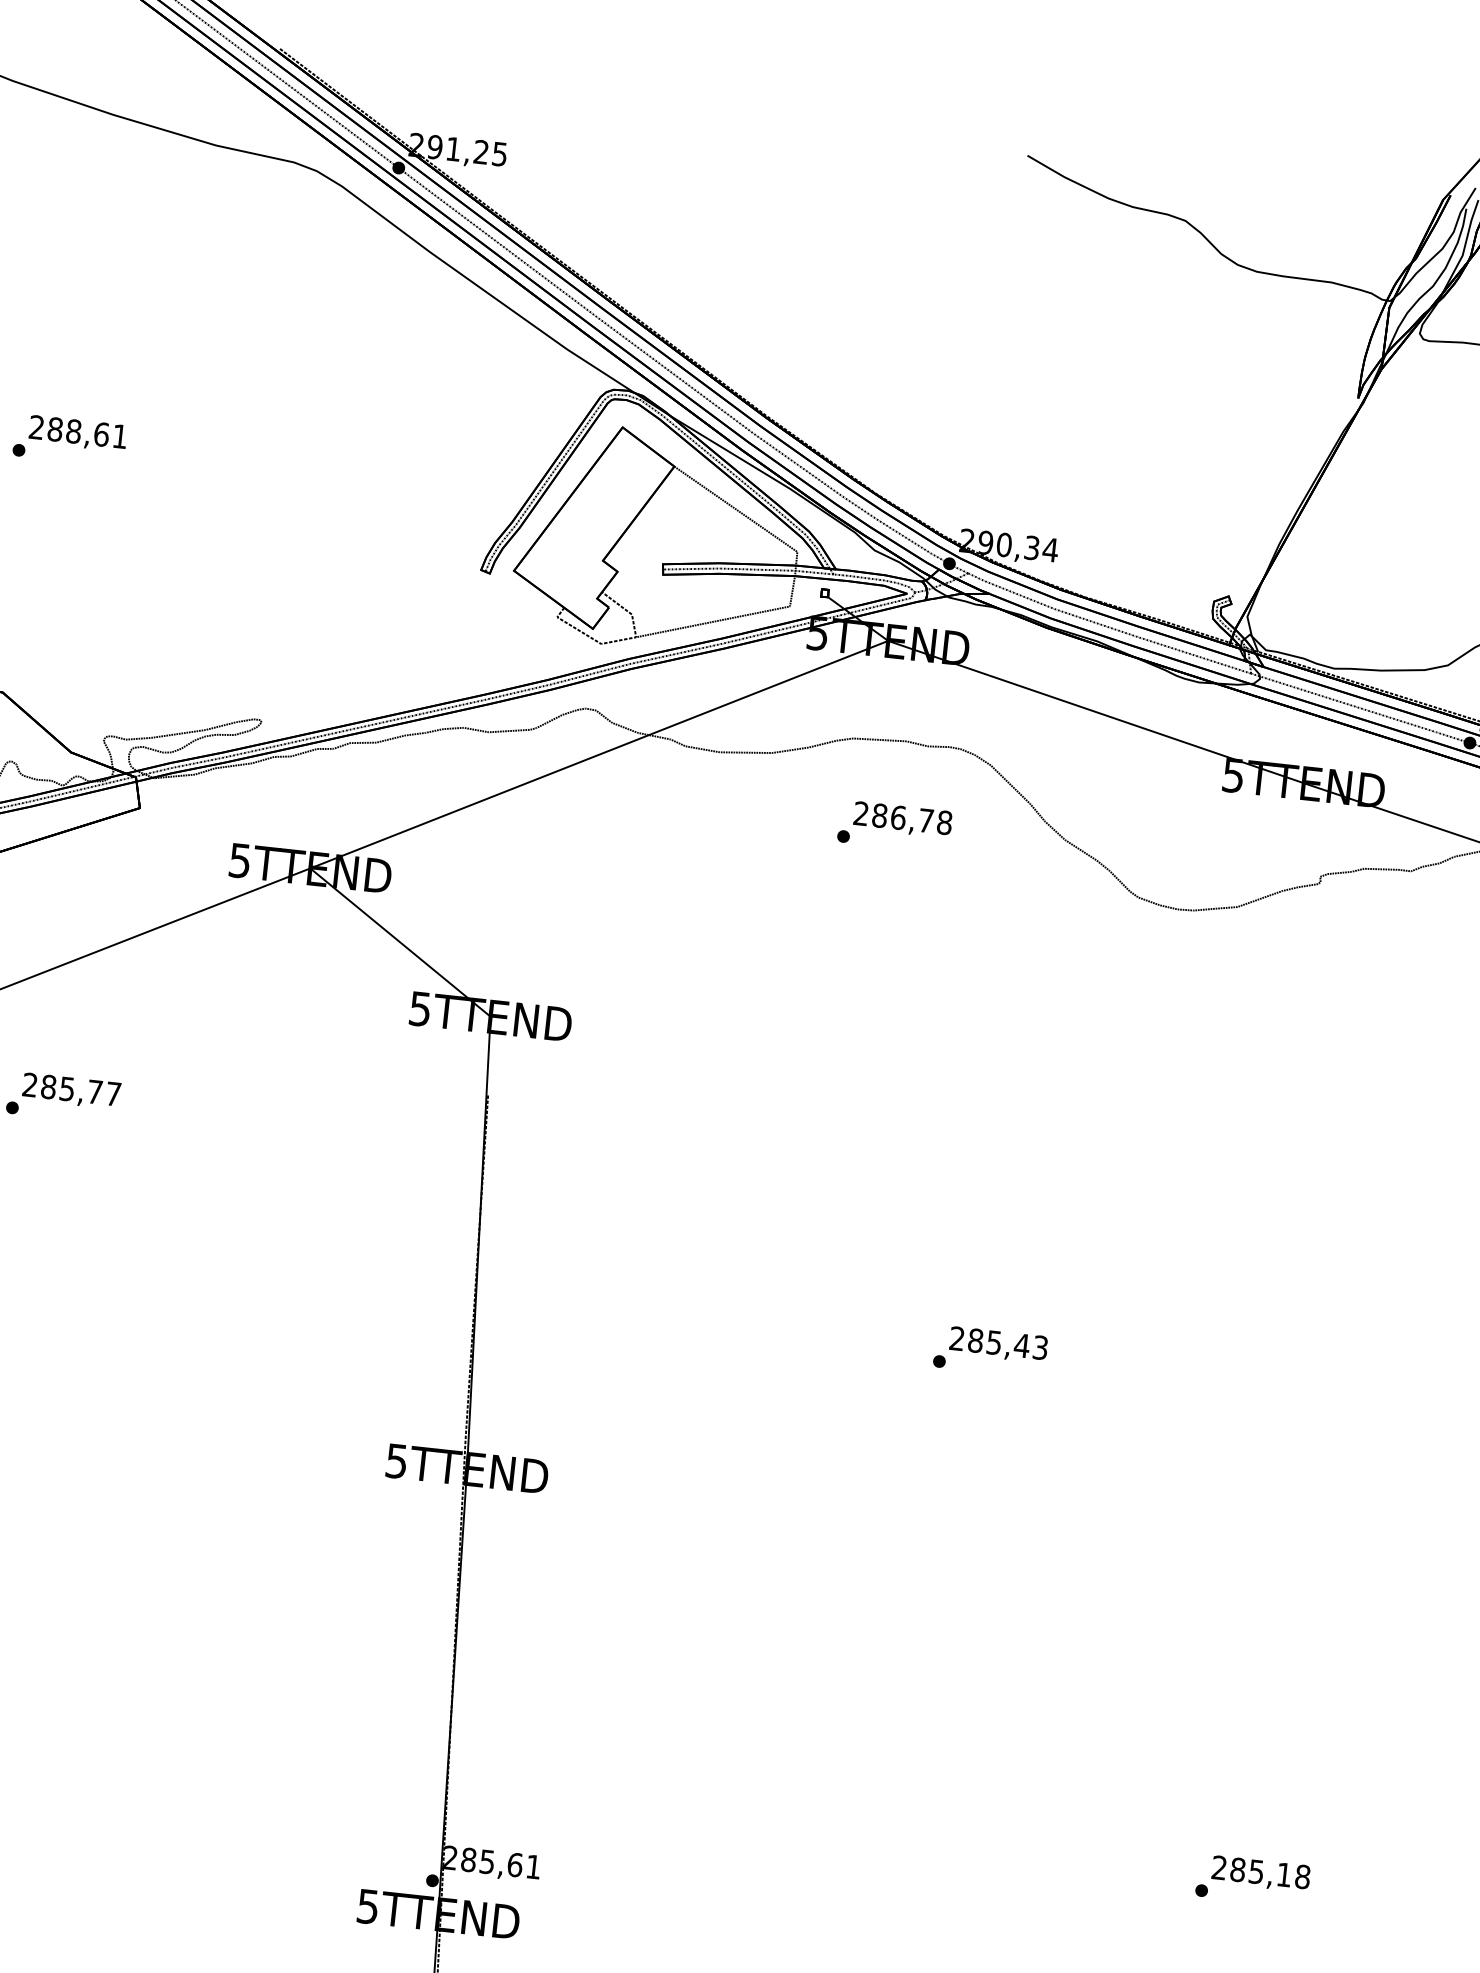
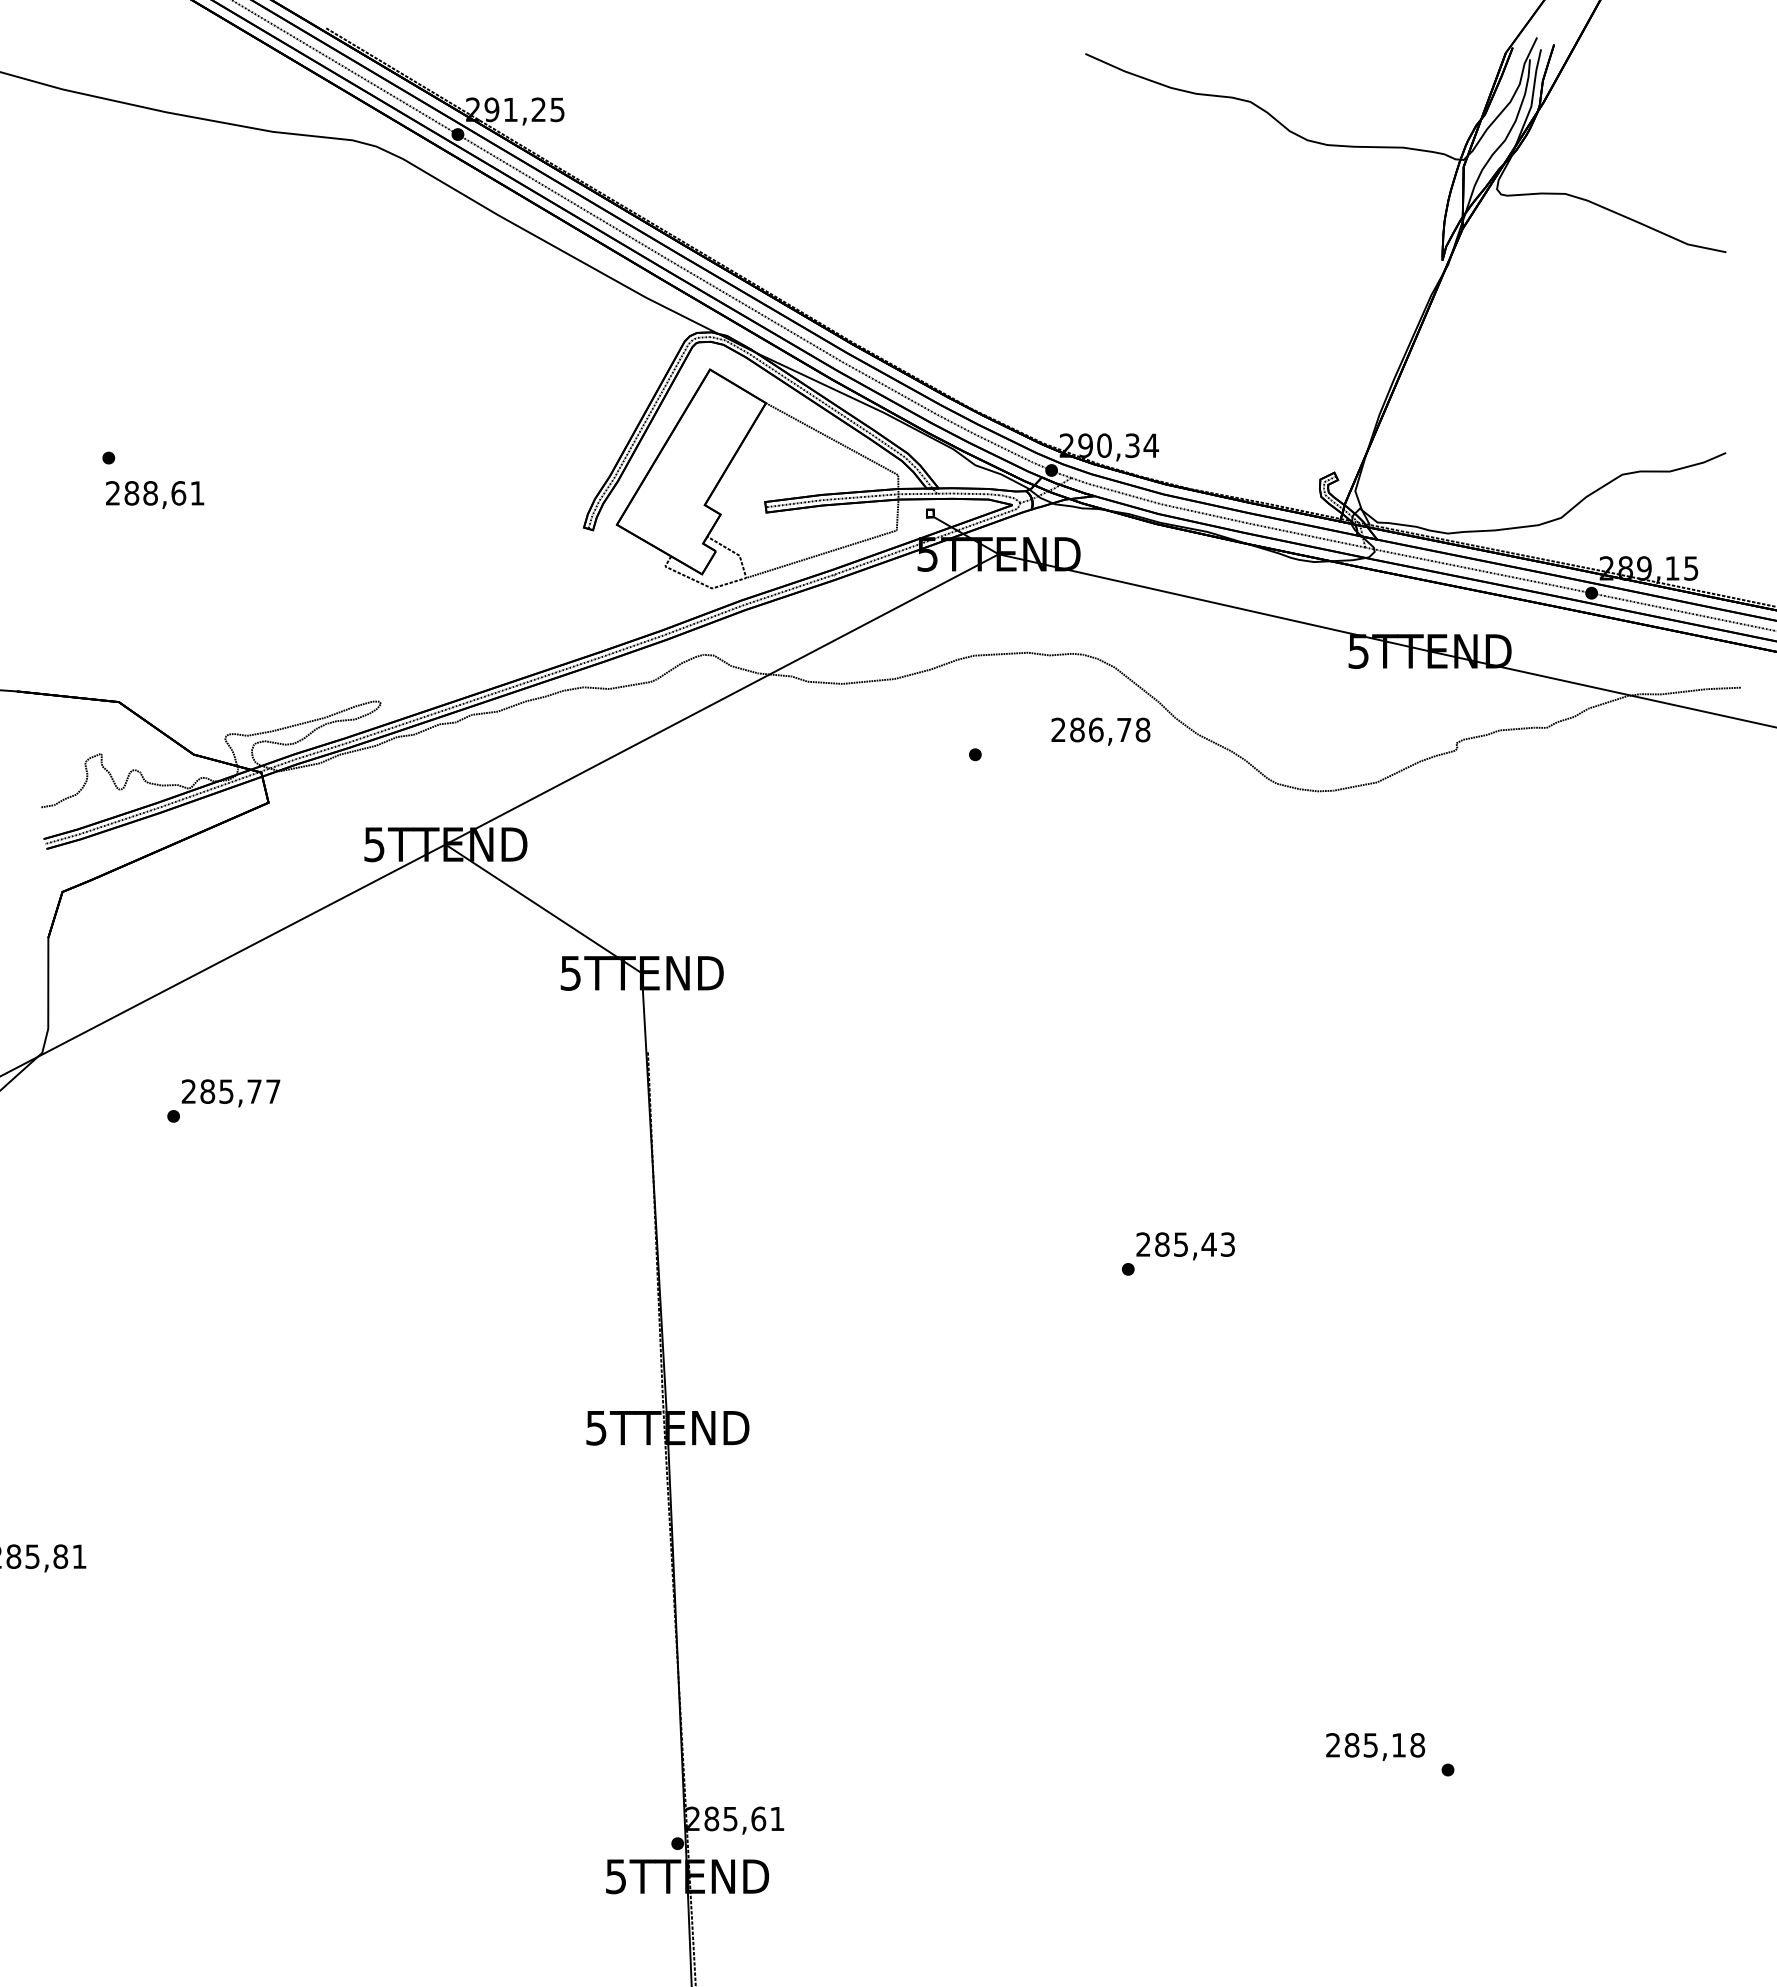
text: (78, 433) -> (155, 494), moved
text: (902, 819) -> (1100, 731), moved
text: (1261, 1873) -> (1375, 1746), moved

